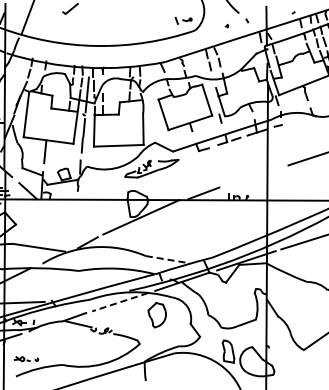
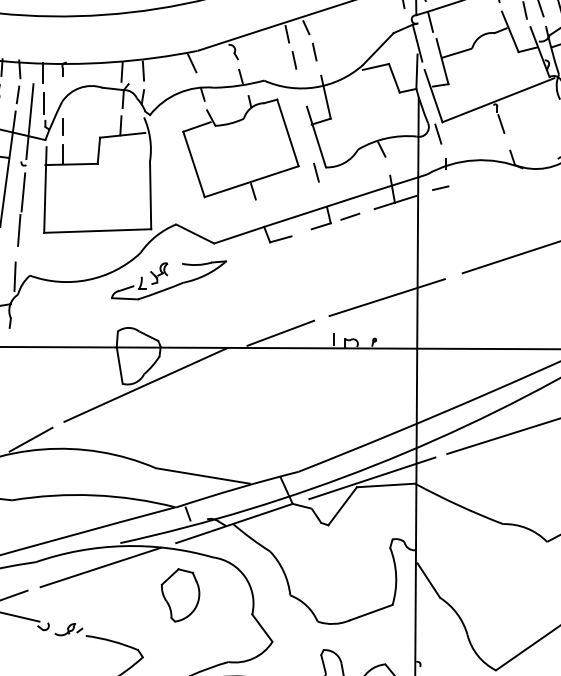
line: (253, 176) -> (387, 297), added
line: (168, 259) -> (204, 475), dashed -> solid
line: (119, 302) -> (99, 568), dashed -> solid

